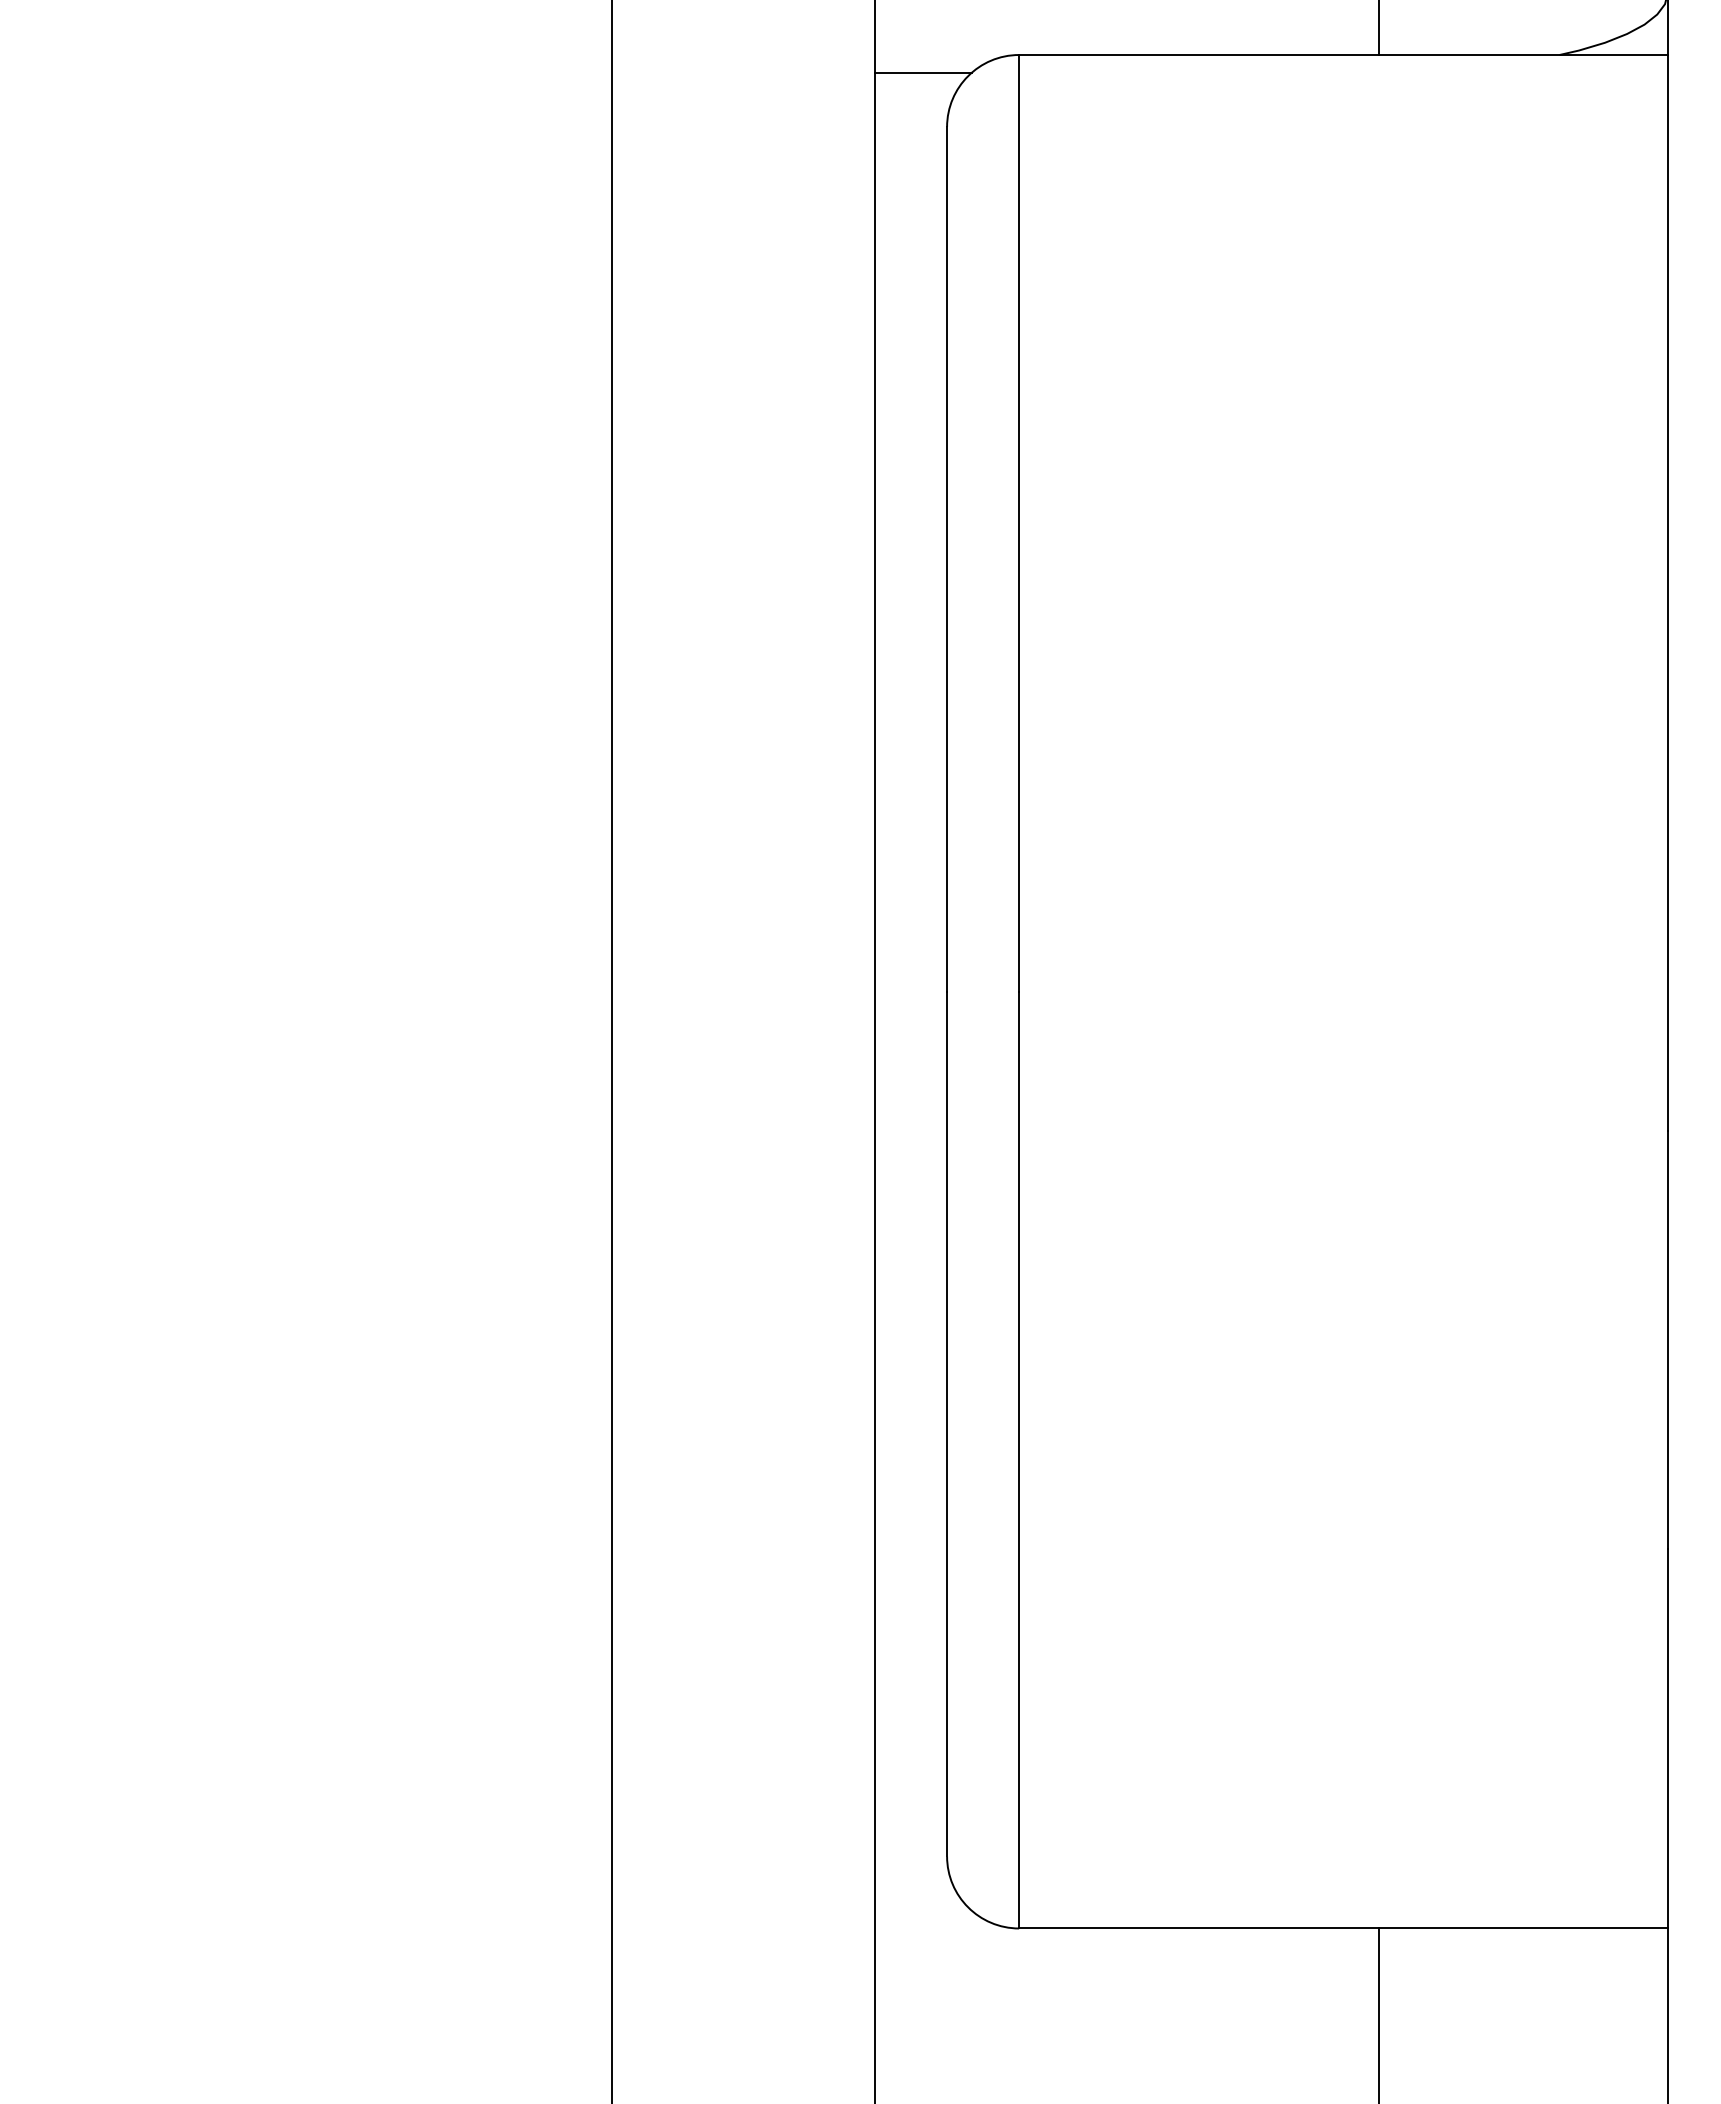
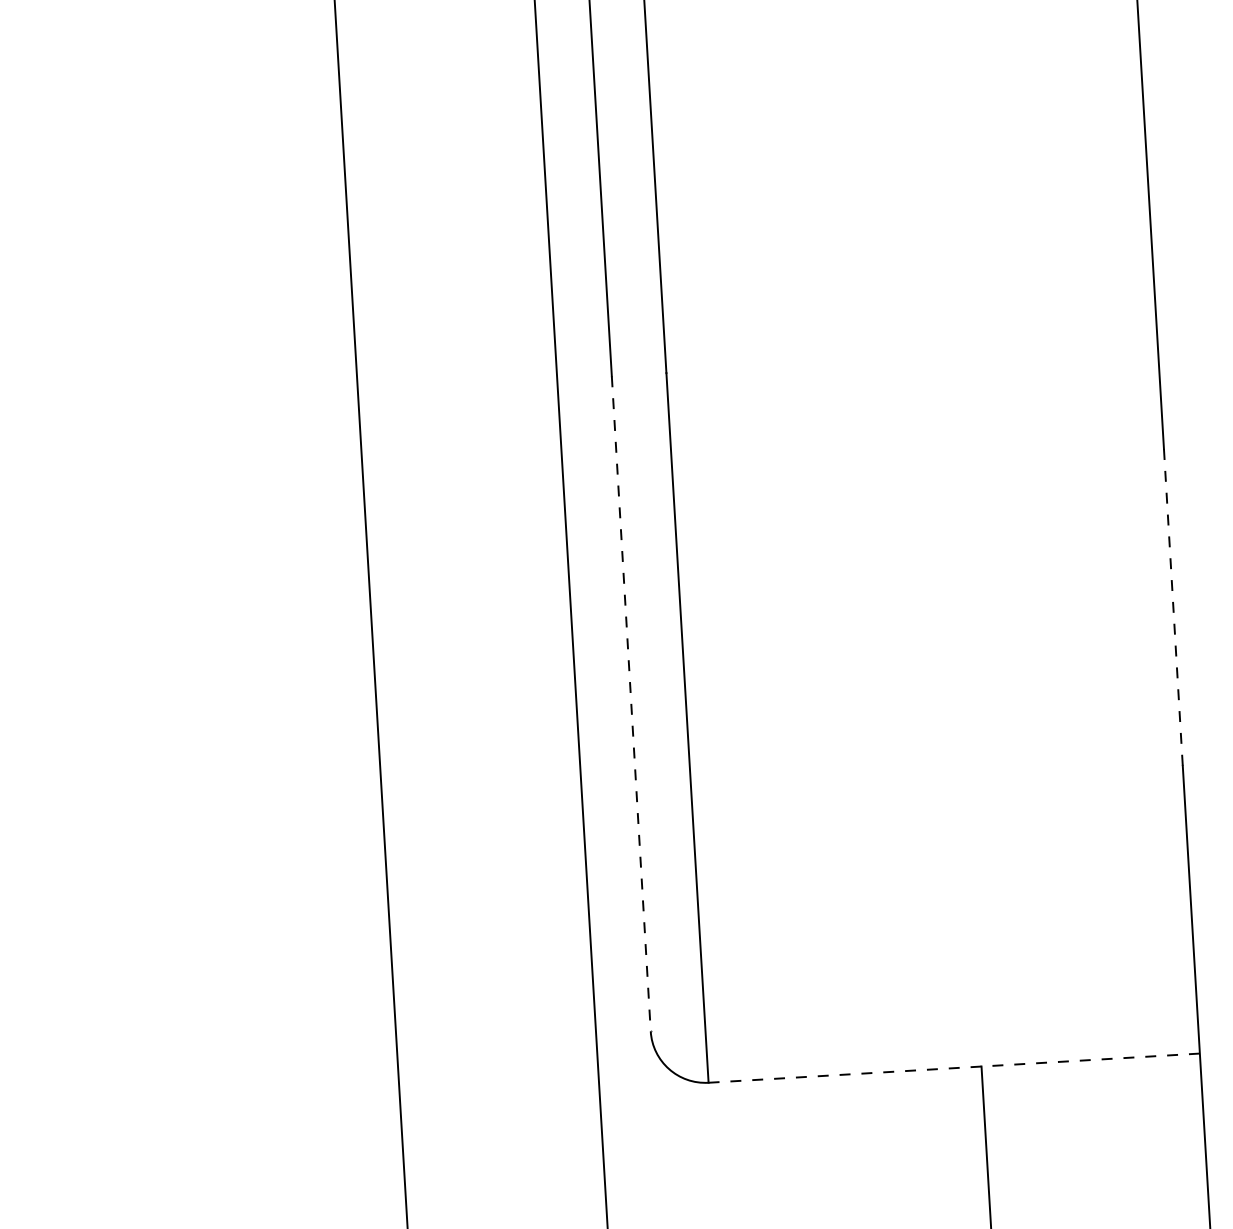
line: (1667, 1340) -> (1173, 608), solid -> dashed
line: (947, 1424) -> (631, 704), solid -> dashed
line: (1342, 1928) -> (953, 1068), solid -> dashed

